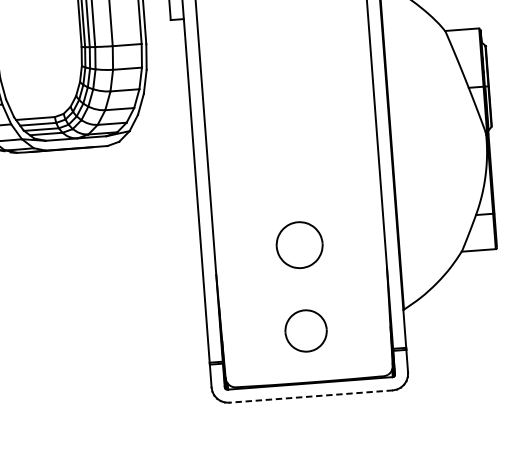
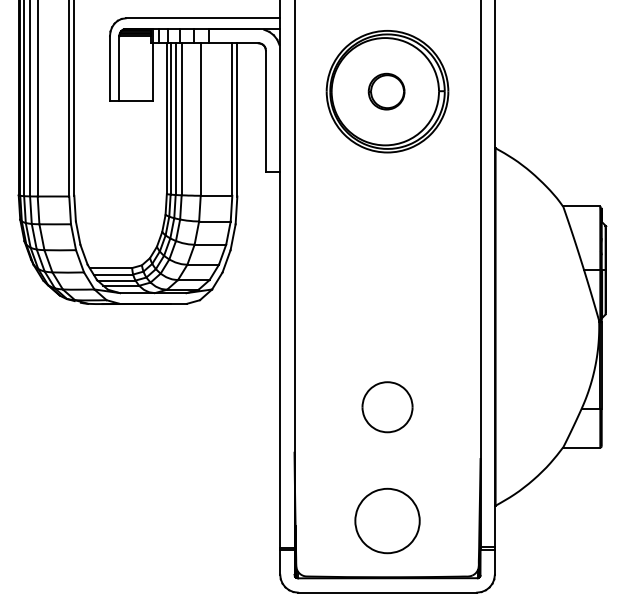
part: (299, 245) -> (387, 407), moved
part: (306, 330) -> (387, 520), size x1.43
line: (311, 396) -> (387, 592), dashed -> solid

